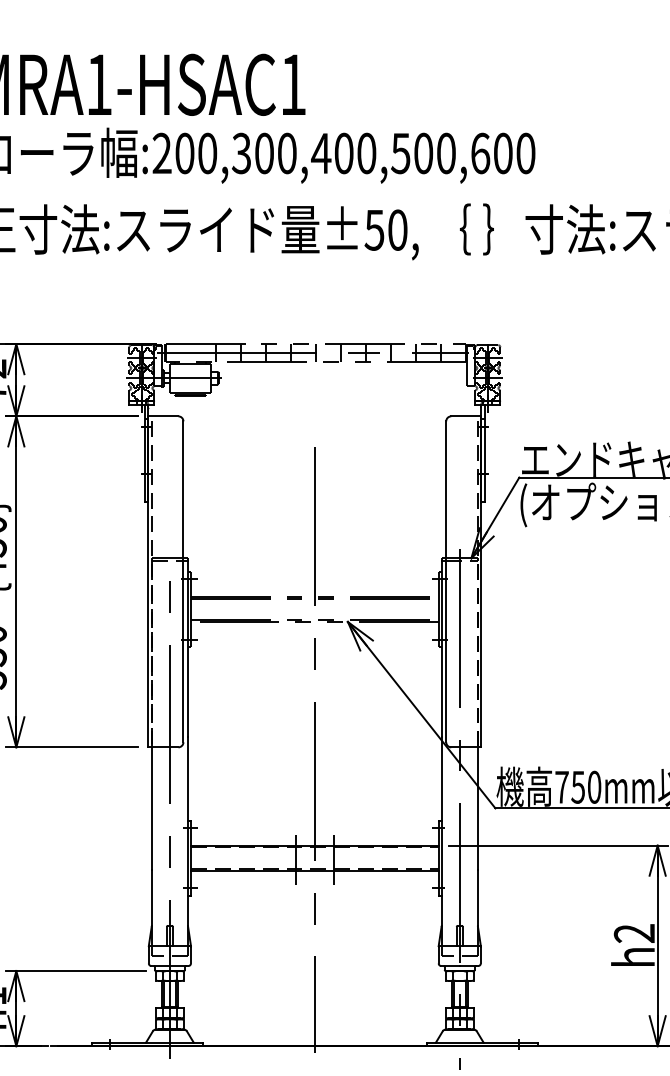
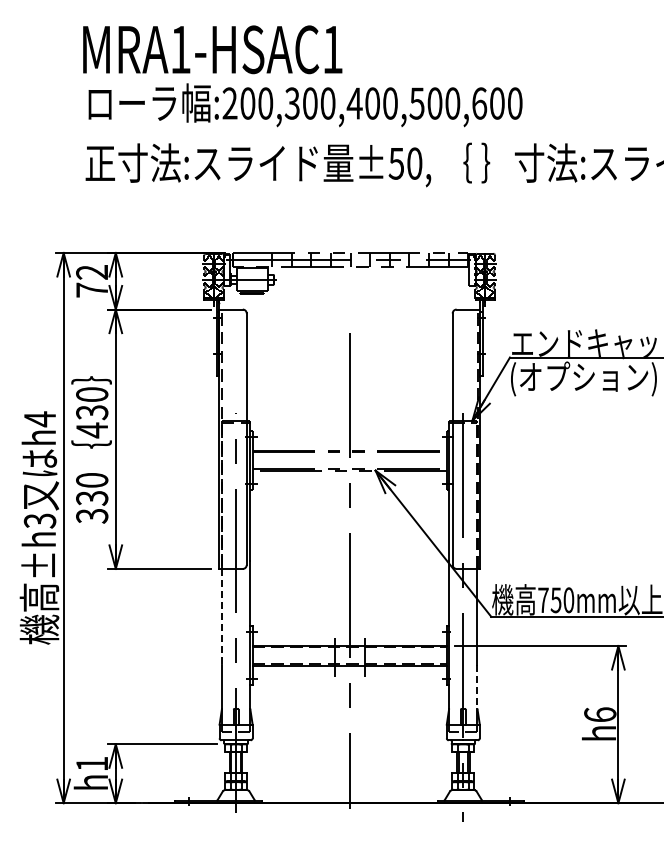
line: (151, 808) -> (221, 616), solid -> dashed
line: (477, 898) -> (477, 687), solid -> dashed
text: (634, 933) -> (600, 714), h2 -> h6

